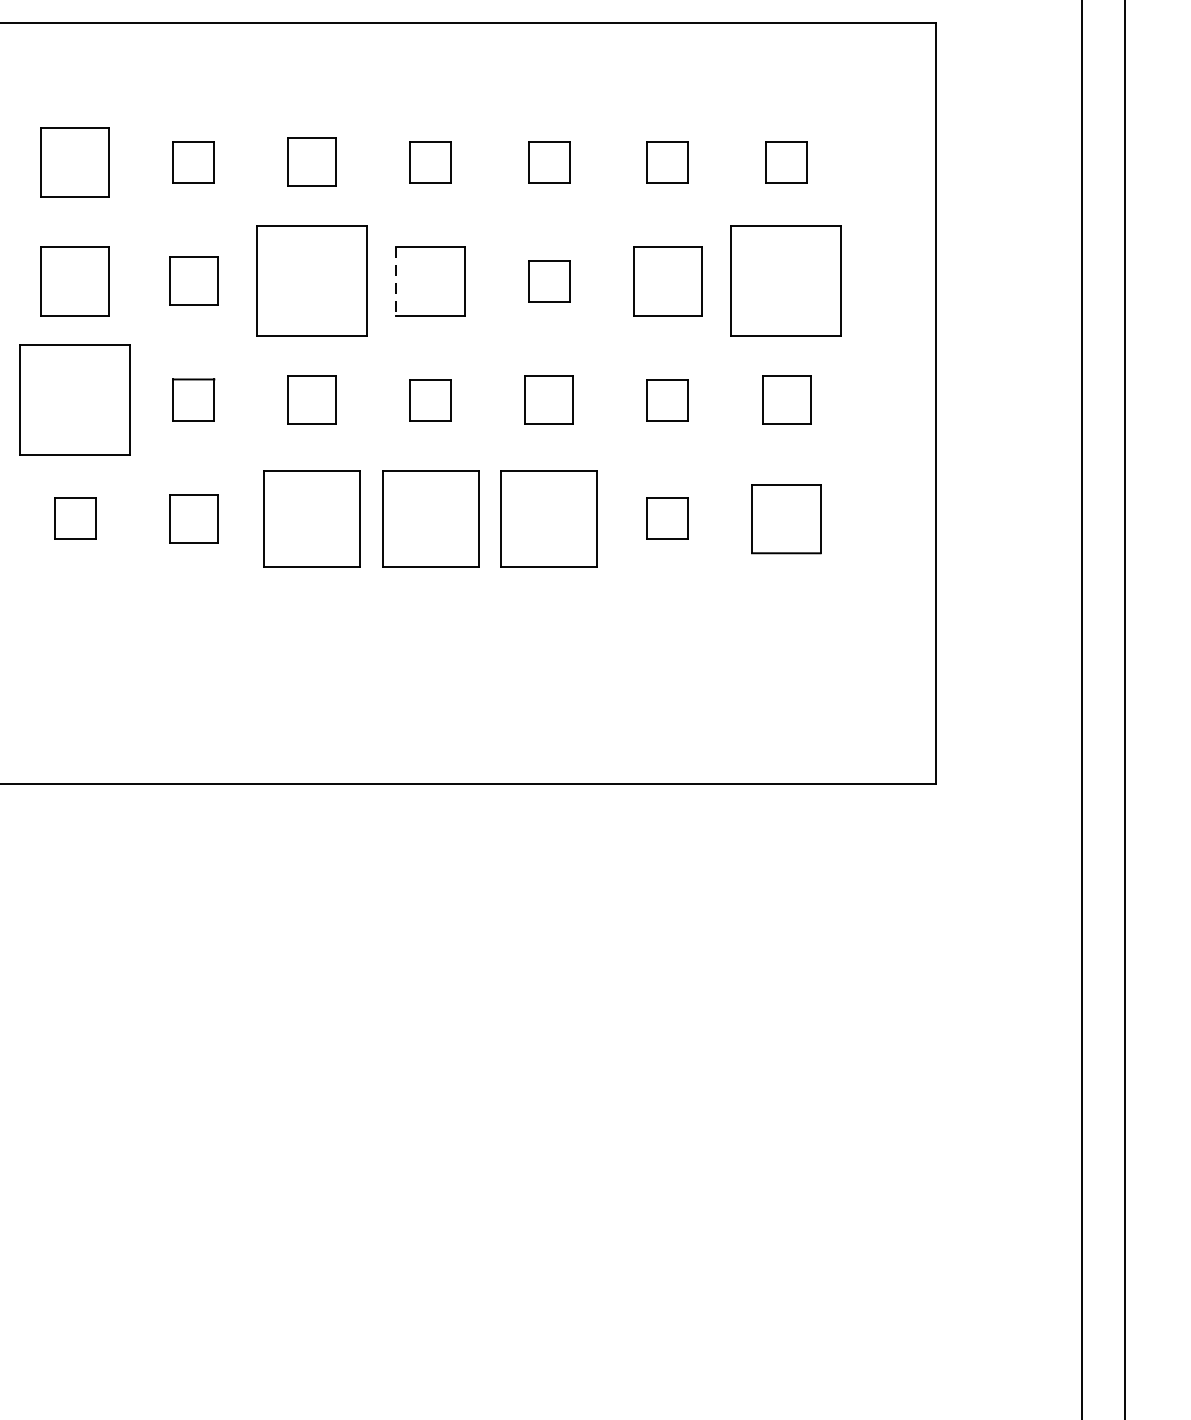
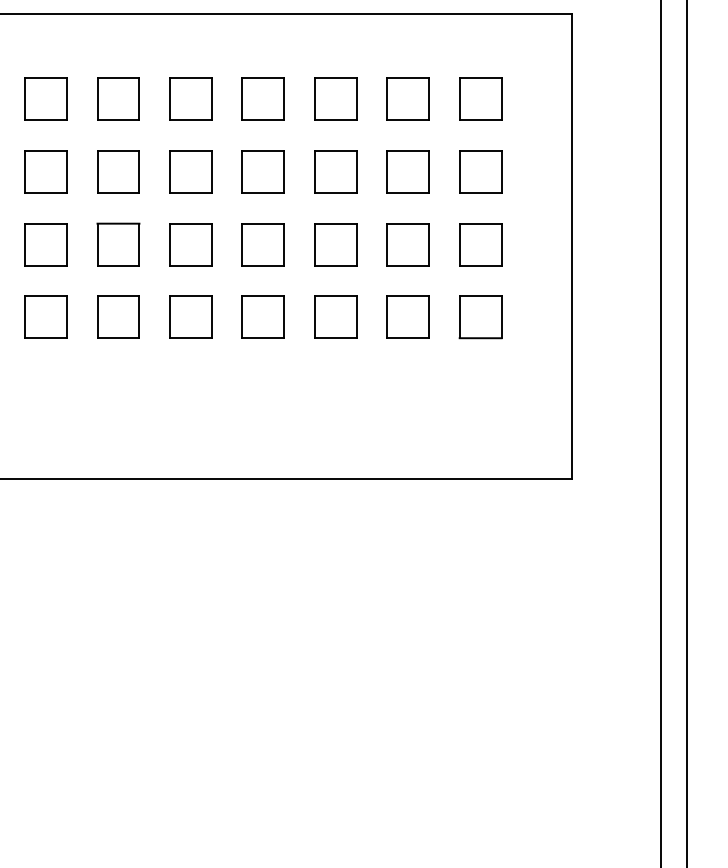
part: (193, 161) -> (118, 98), size x1.67
part: (311, 161) -> (190, 98), size x1.43
part: (429, 161) -> (262, 98), size x1.67
part: (548, 161) -> (335, 98), size x1.67
part: (666, 161) -> (407, 98), size x1.67
part: (786, 161) -> (480, 98), size x1.67
part: (193, 280) -> (118, 171), size x1.43
part: (311, 280) -> (190, 171), size x0.62
part: (548, 280) -> (335, 171), size x1.67
part: (786, 280) -> (480, 171), size x0.62
line: (396, 282) -> (242, 172), dashed -> solid
part: (74, 399) -> (45, 244), size x0.62
part: (193, 399) -> (118, 244), size x1.67
part: (311, 399) -> (190, 244), size x1.43
part: (429, 399) -> (262, 244), size x1.67
part: (548, 399) -> (335, 244), size x1.43
part: (666, 399) -> (407, 244), size x1.67
part: (786, 399) -> (480, 244), size x1.43
part: (74, 517) -> (45, 316), size x1.67
part: (193, 517) -> (118, 316), size x1.43
part: (311, 517) -> (190, 316), size x0.71
part: (429, 517) -> (262, 316), size x0.71
part: (548, 517) -> (335, 316), size x0.71
part: (666, 517) -> (407, 316), size x1.67

